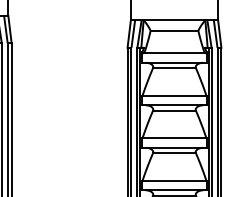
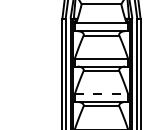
line: (174, 138) -> (101, 94), solid -> dashed

